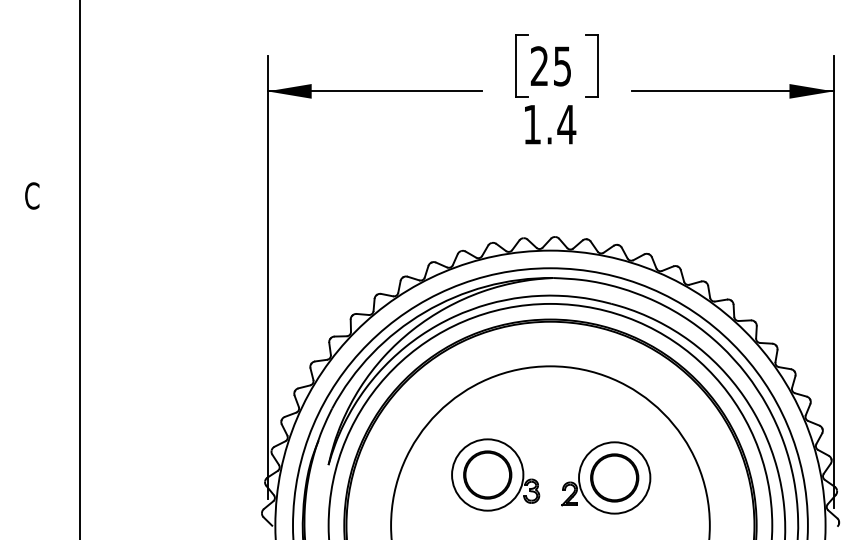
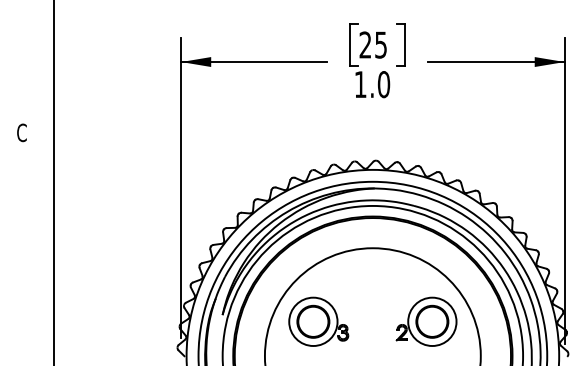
text: (566, 124) -> (383, 84), 1.4 -> 1.0
part: (495, 474) -> (318, 321), moved
part: (606, 477) -> (426, 321), moved

